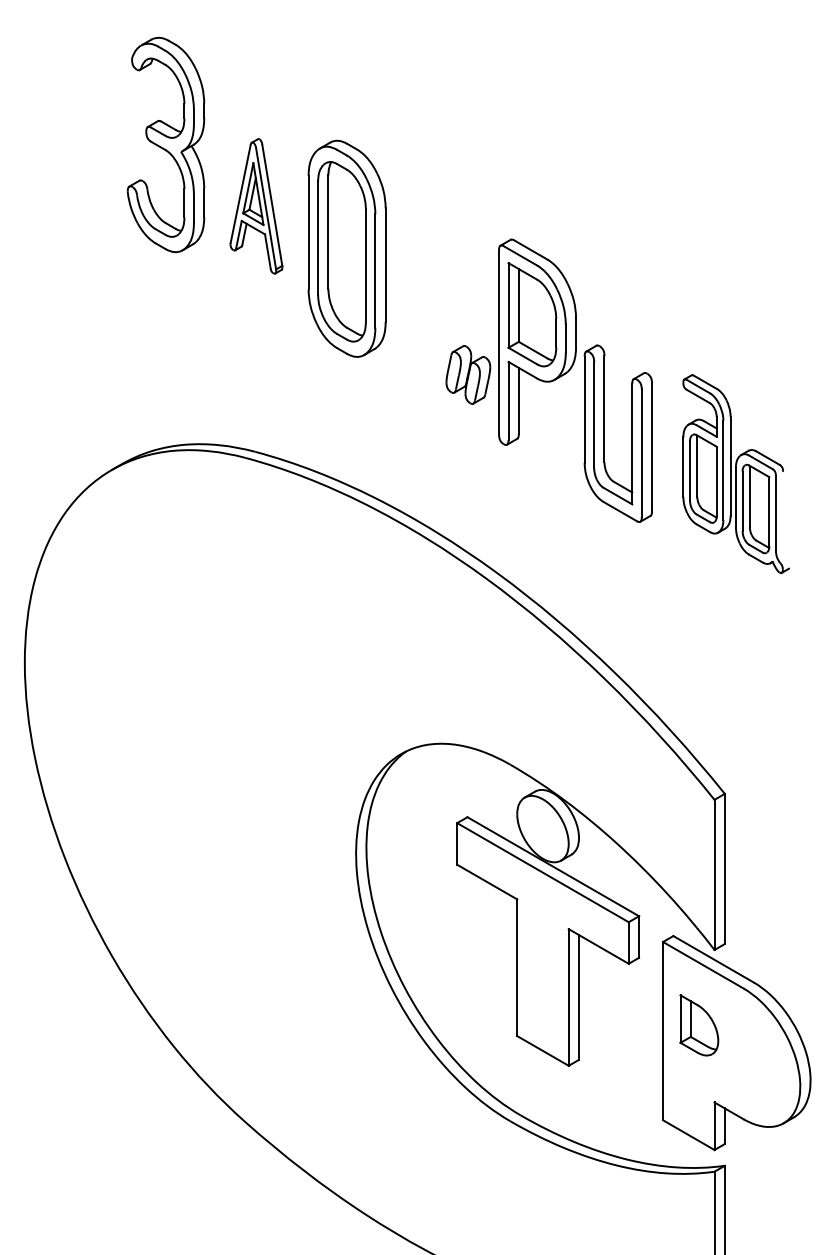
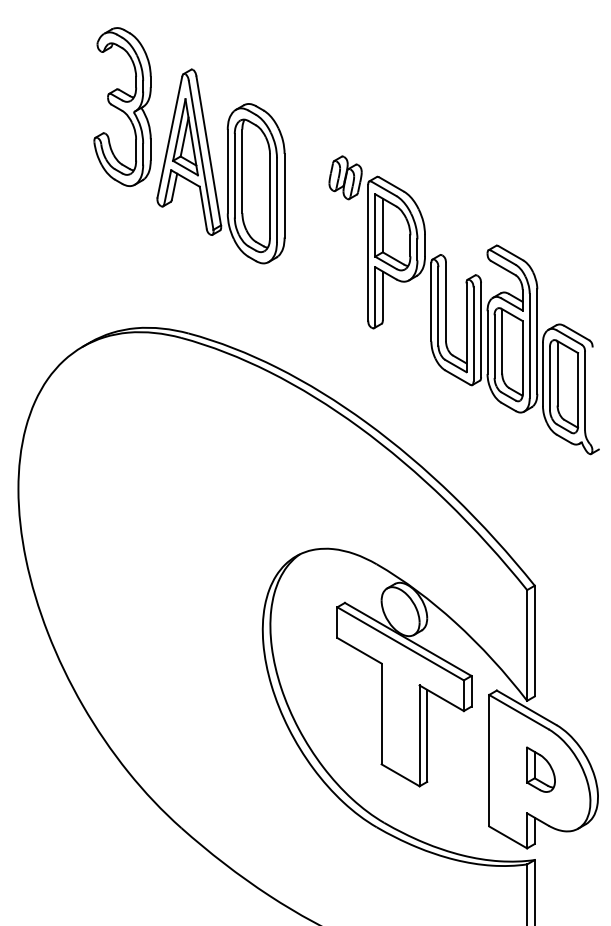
part: (256, 206) -> (189, 152), size x1.67
part: (468, 374) -> (345, 177), moved
part: (735, 473) -> (542, 349), size x1.43
part: (699, 1025) -> (541, 769), moved

